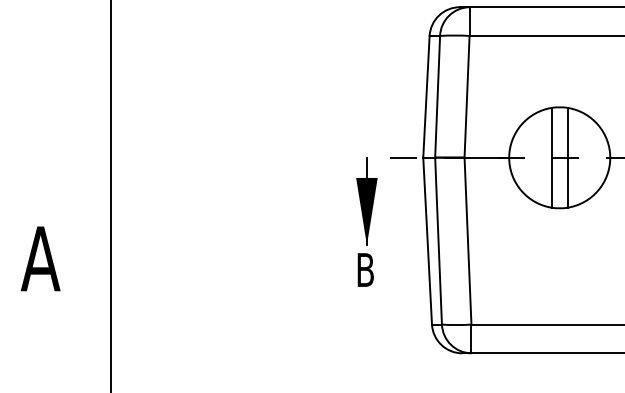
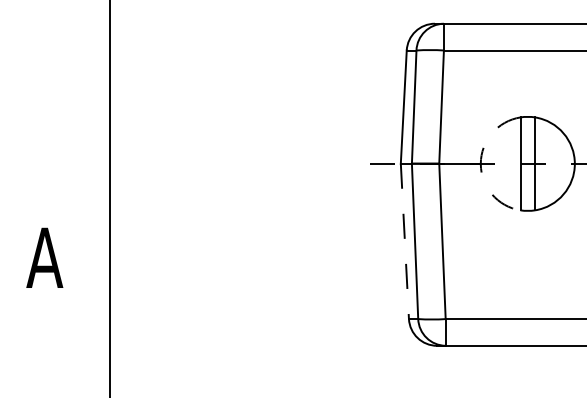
arc: (508, 157) -> (480, 163), solid -> dashed
part: (367, 221) -> (348, 223), removed
line: (427, 241) -> (404, 241), solid -> dashed

